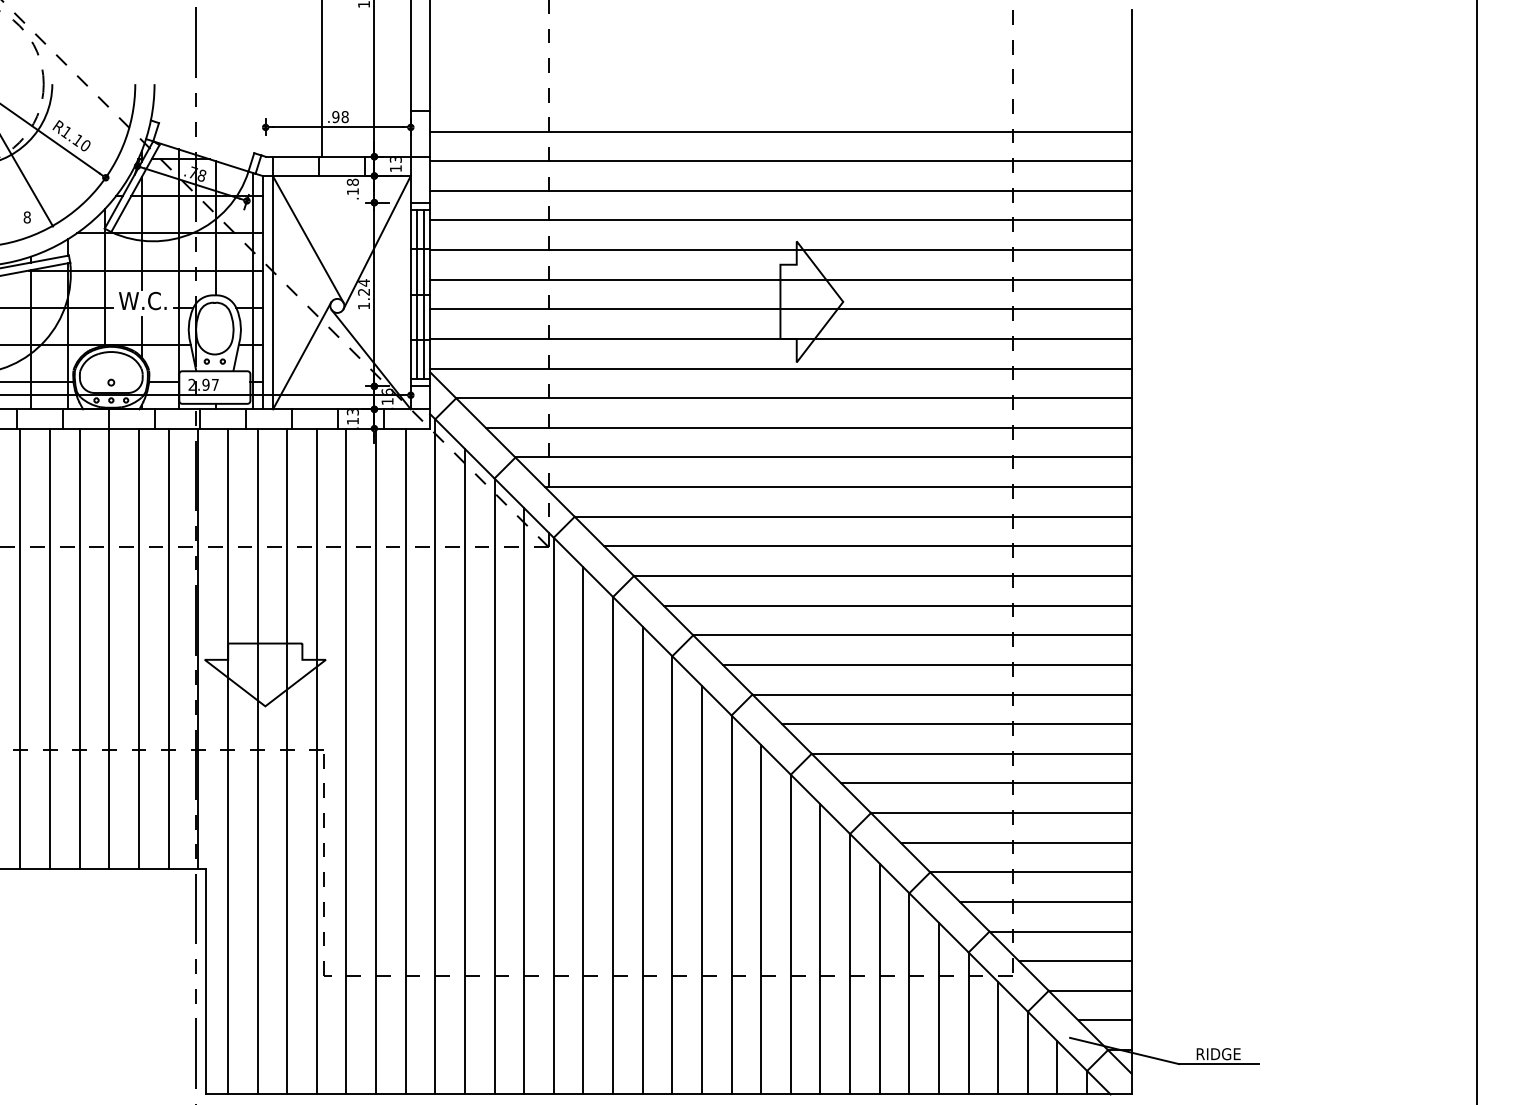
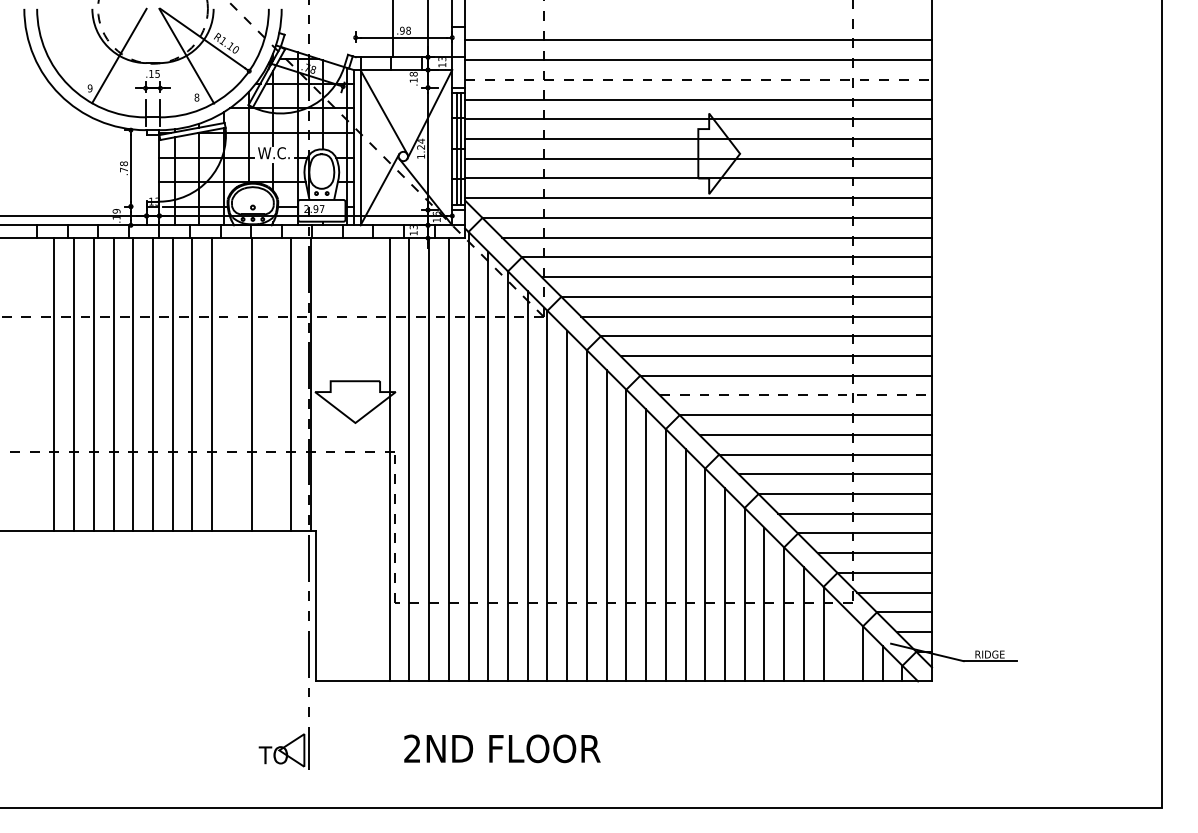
line: (782, 190) -> (699, 79), solid -> dashed
line: (79, 648) -> (231, 384), removed
line: (139, 648) -> (271, 384), removed
line: (927, 664) -> (796, 395), solid -> dashed
line: (227, 761) -> (330, 459), removed
line: (257, 761) -> (350, 459), removed
line: (286, 761) -> (369, 459), removed
line: (998, 1037) -> (843, 643), removed

